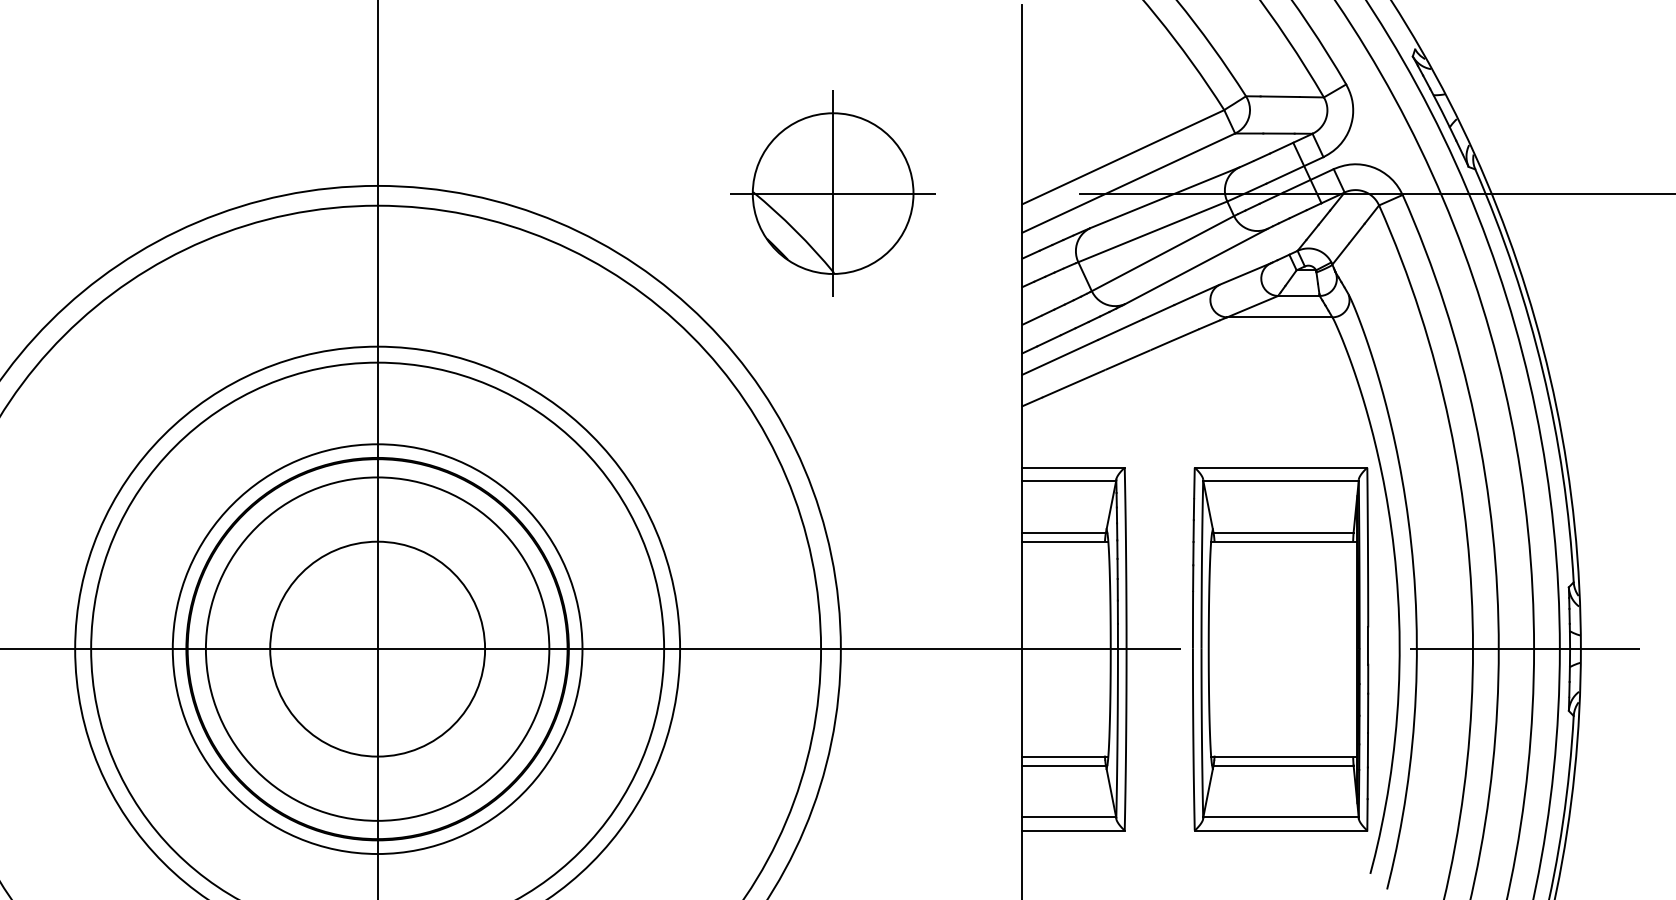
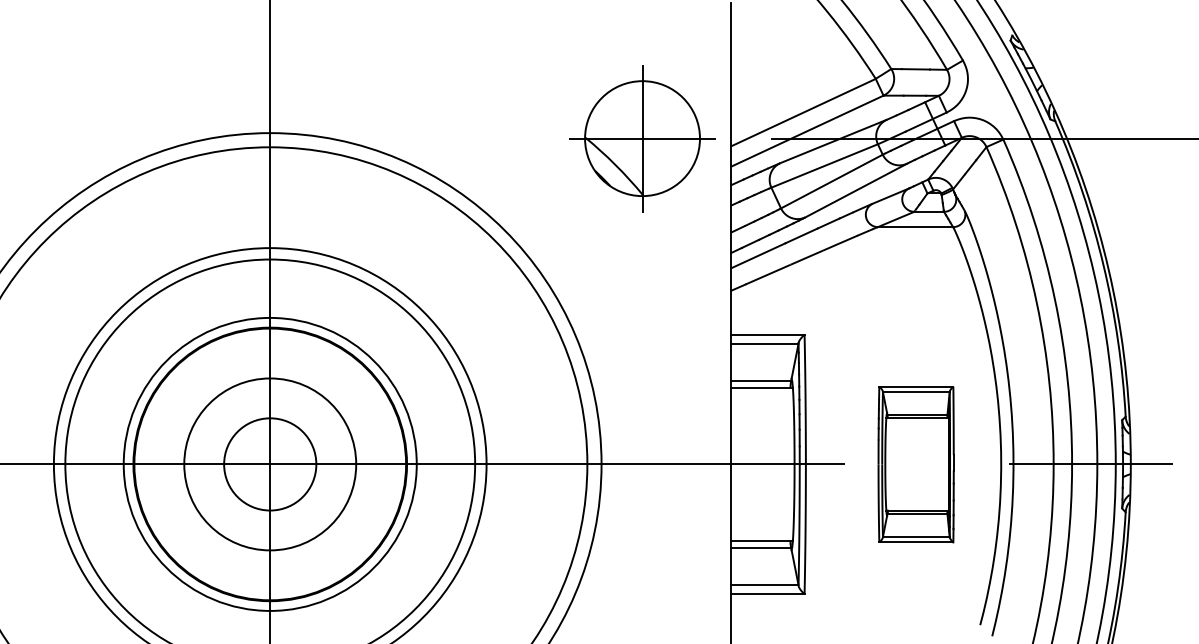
part: (832, 193) -> (642, 138), moved
circle: (377, 648) -> (270, 463), size x0.6
circle: (377, 648) -> (270, 463), size x0.7
part: (1280, 649) -> (915, 464), size x0.6

